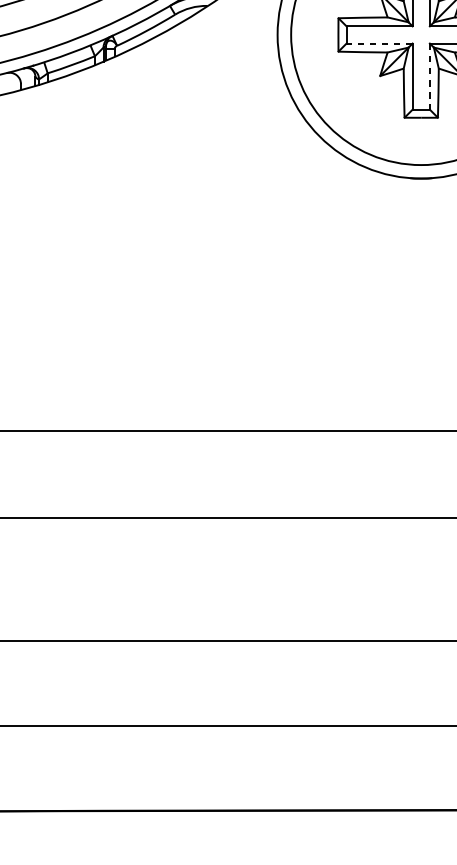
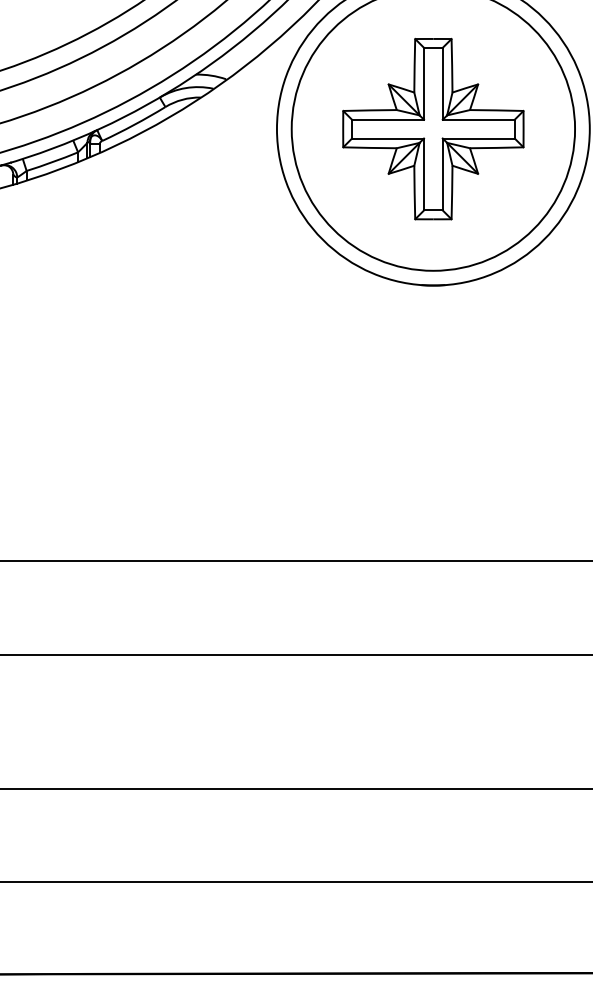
line: (380, 43) -> (388, 138), dashed -> solid
line: (429, 76) -> (442, 174), dashed -> solid

